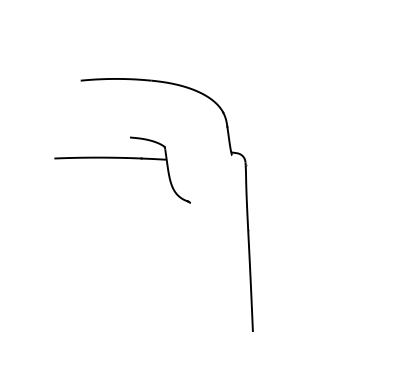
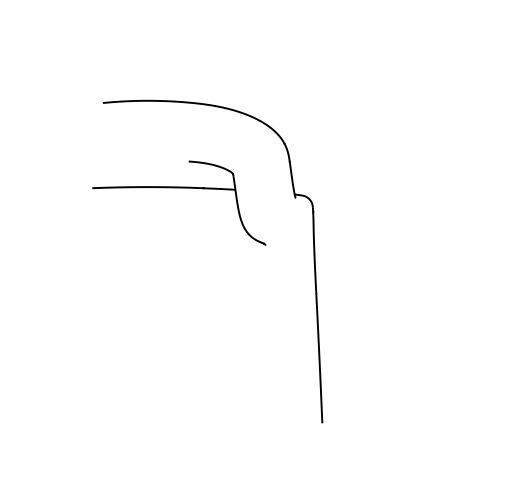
part: (122, 158) -> (179, 188), moved

